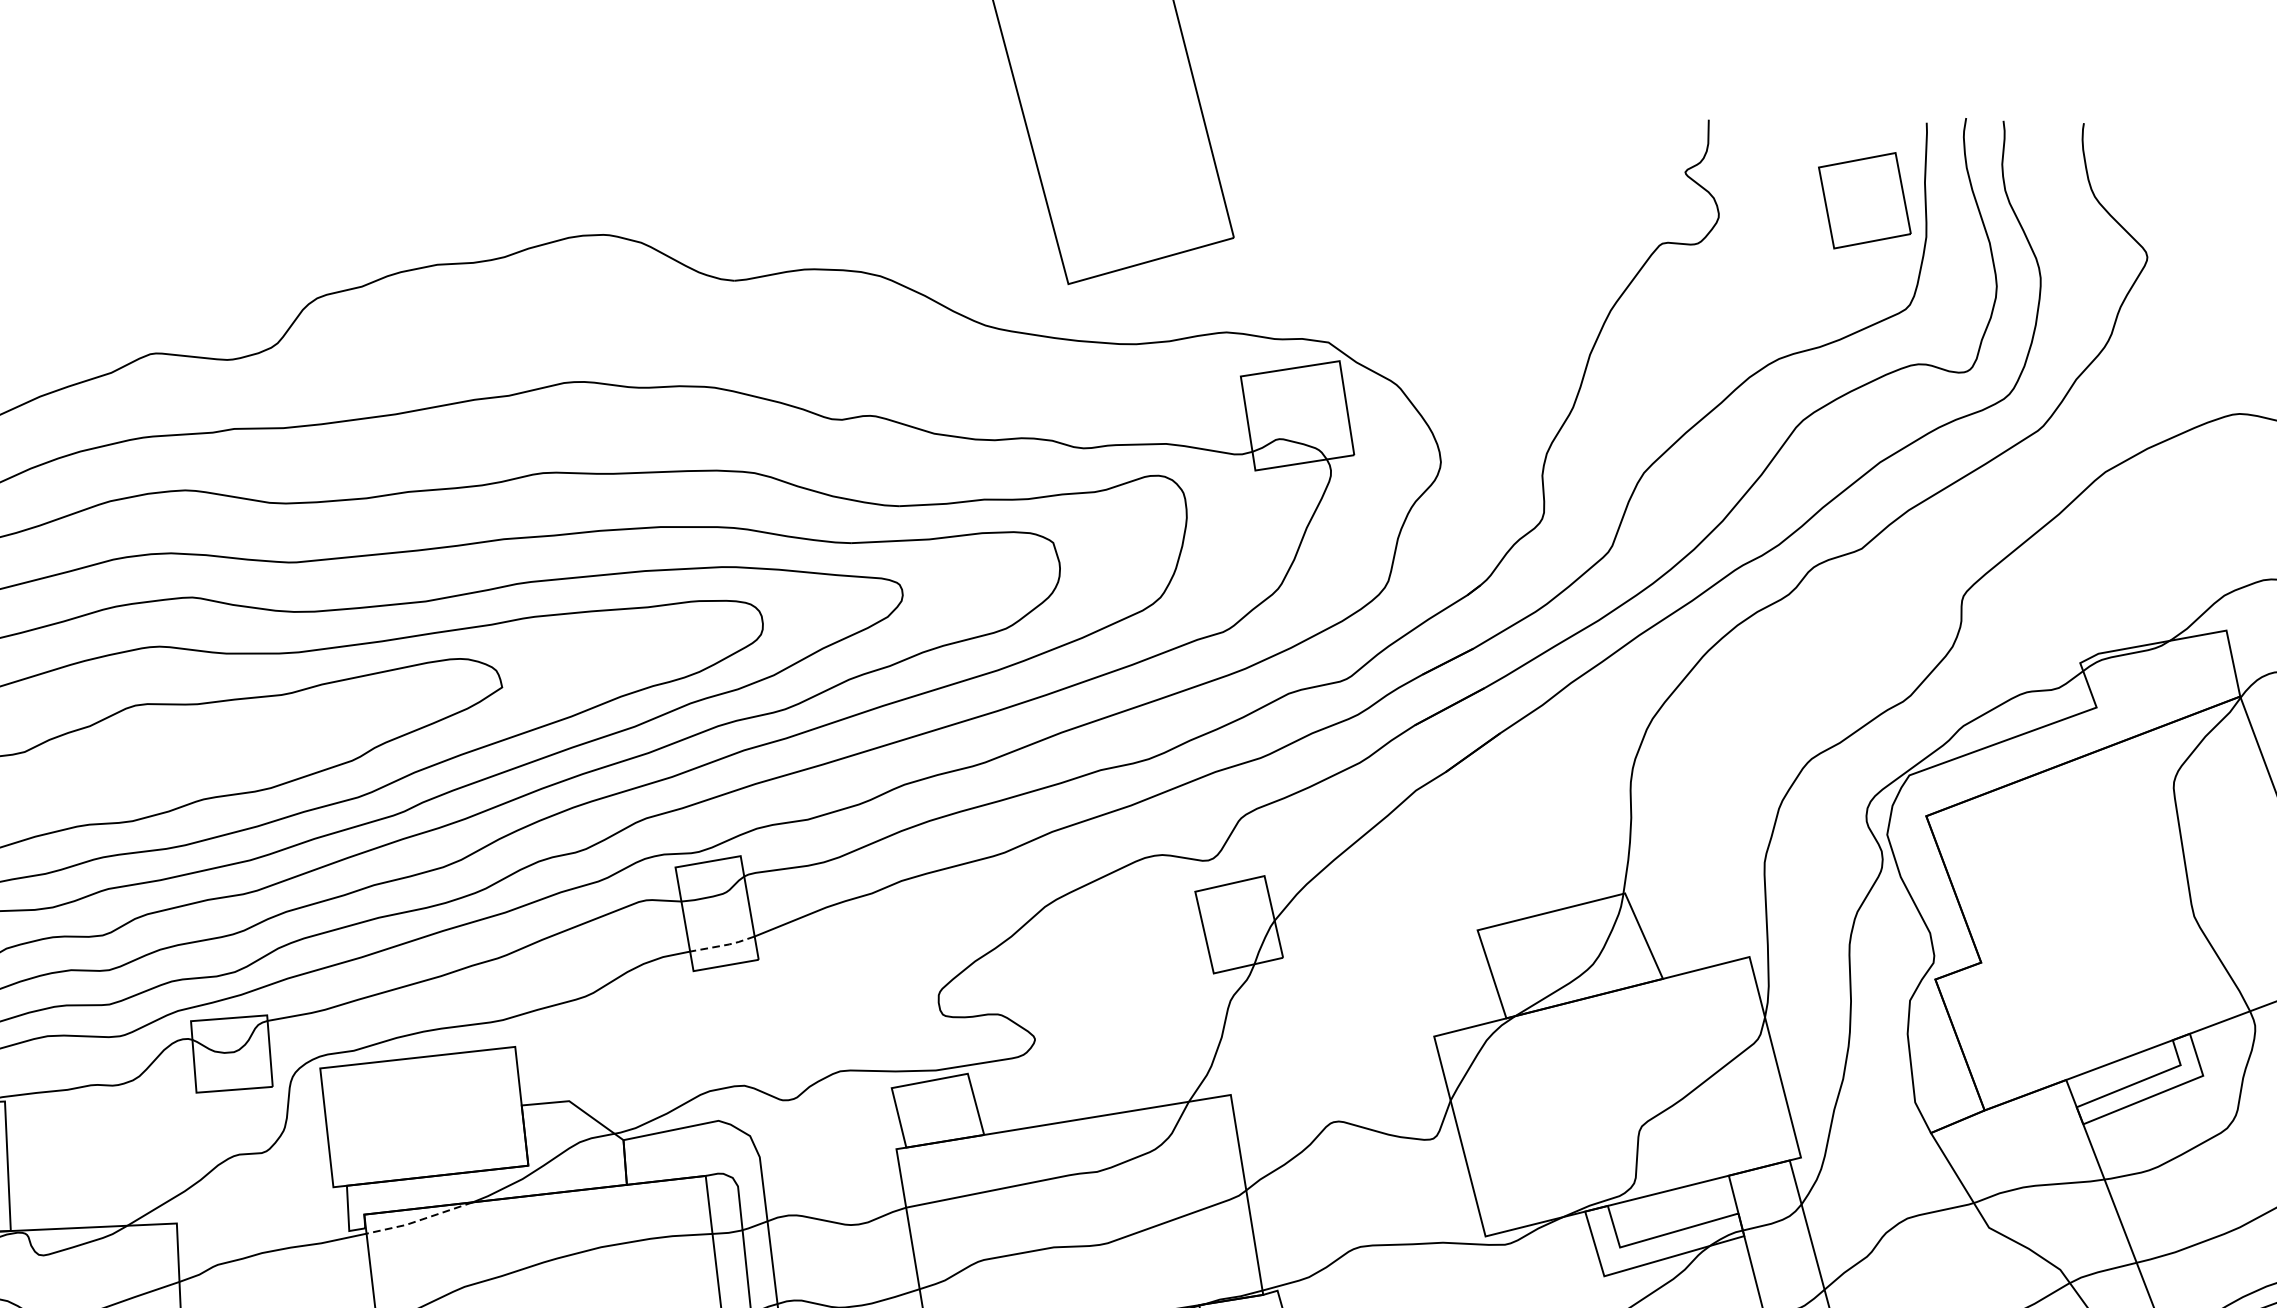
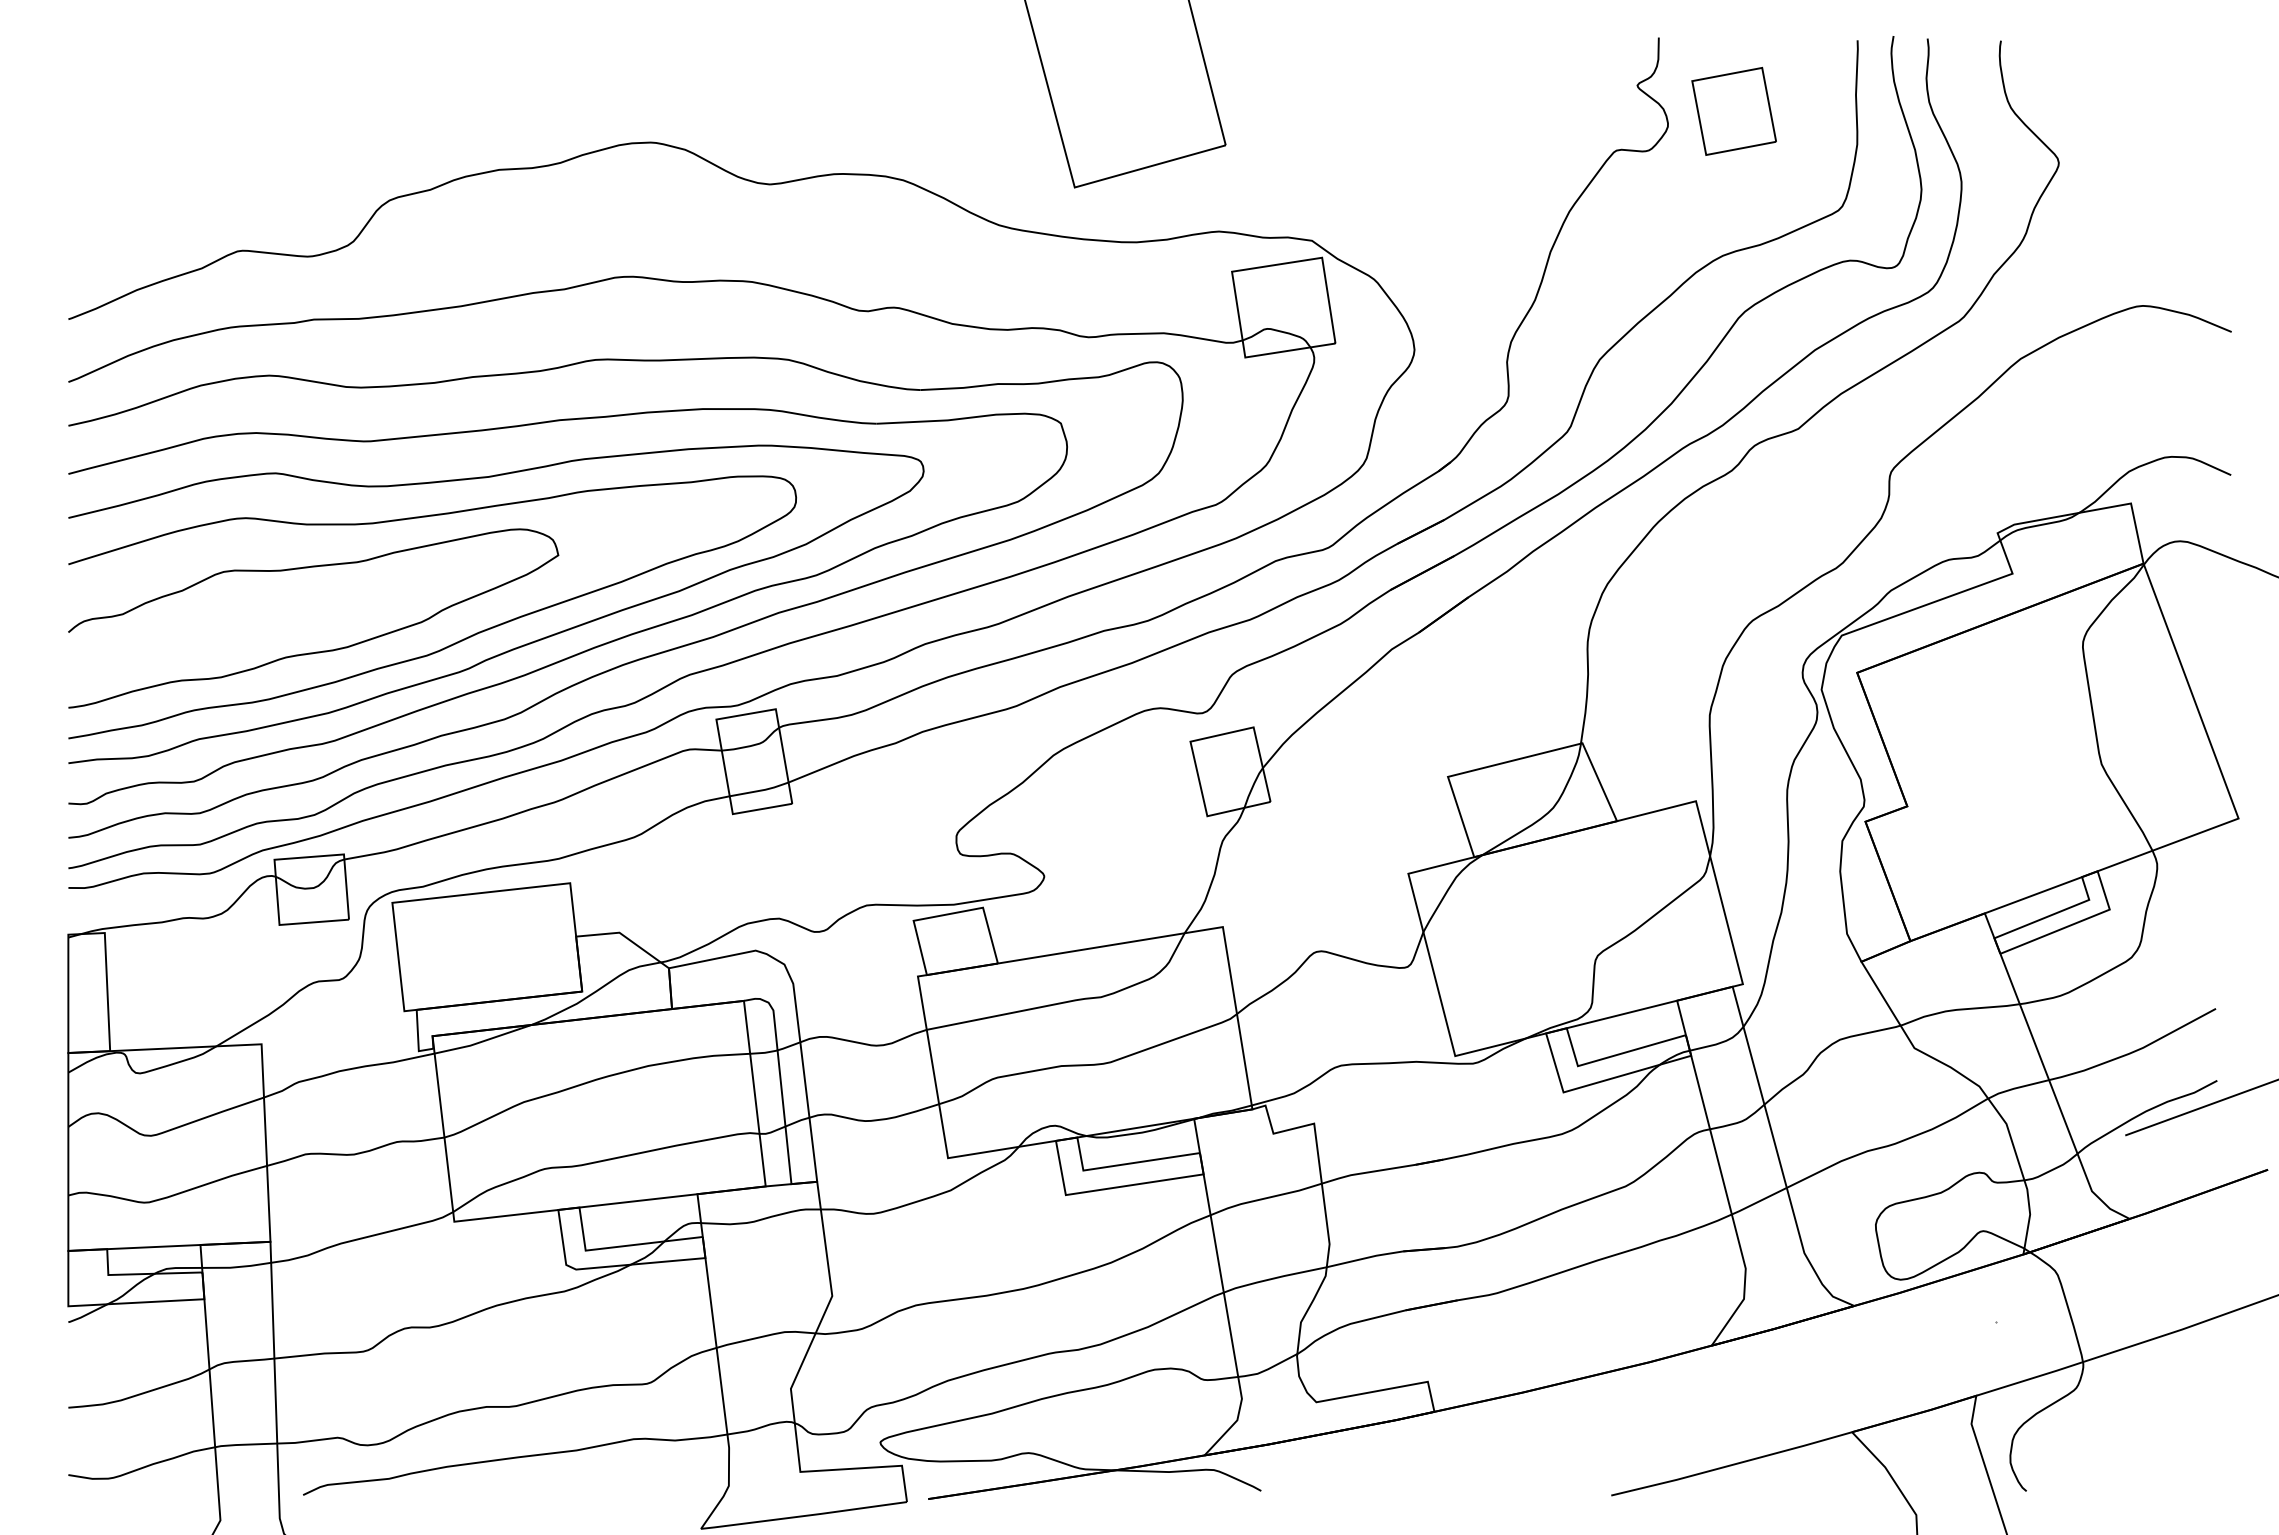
part: (1864, 199) -> (1733, 110), moved
line: (723, 945) -> (760, 790), dashed -> solid
line: (419, 1220) -> (482, 1041), dashed -> solid

